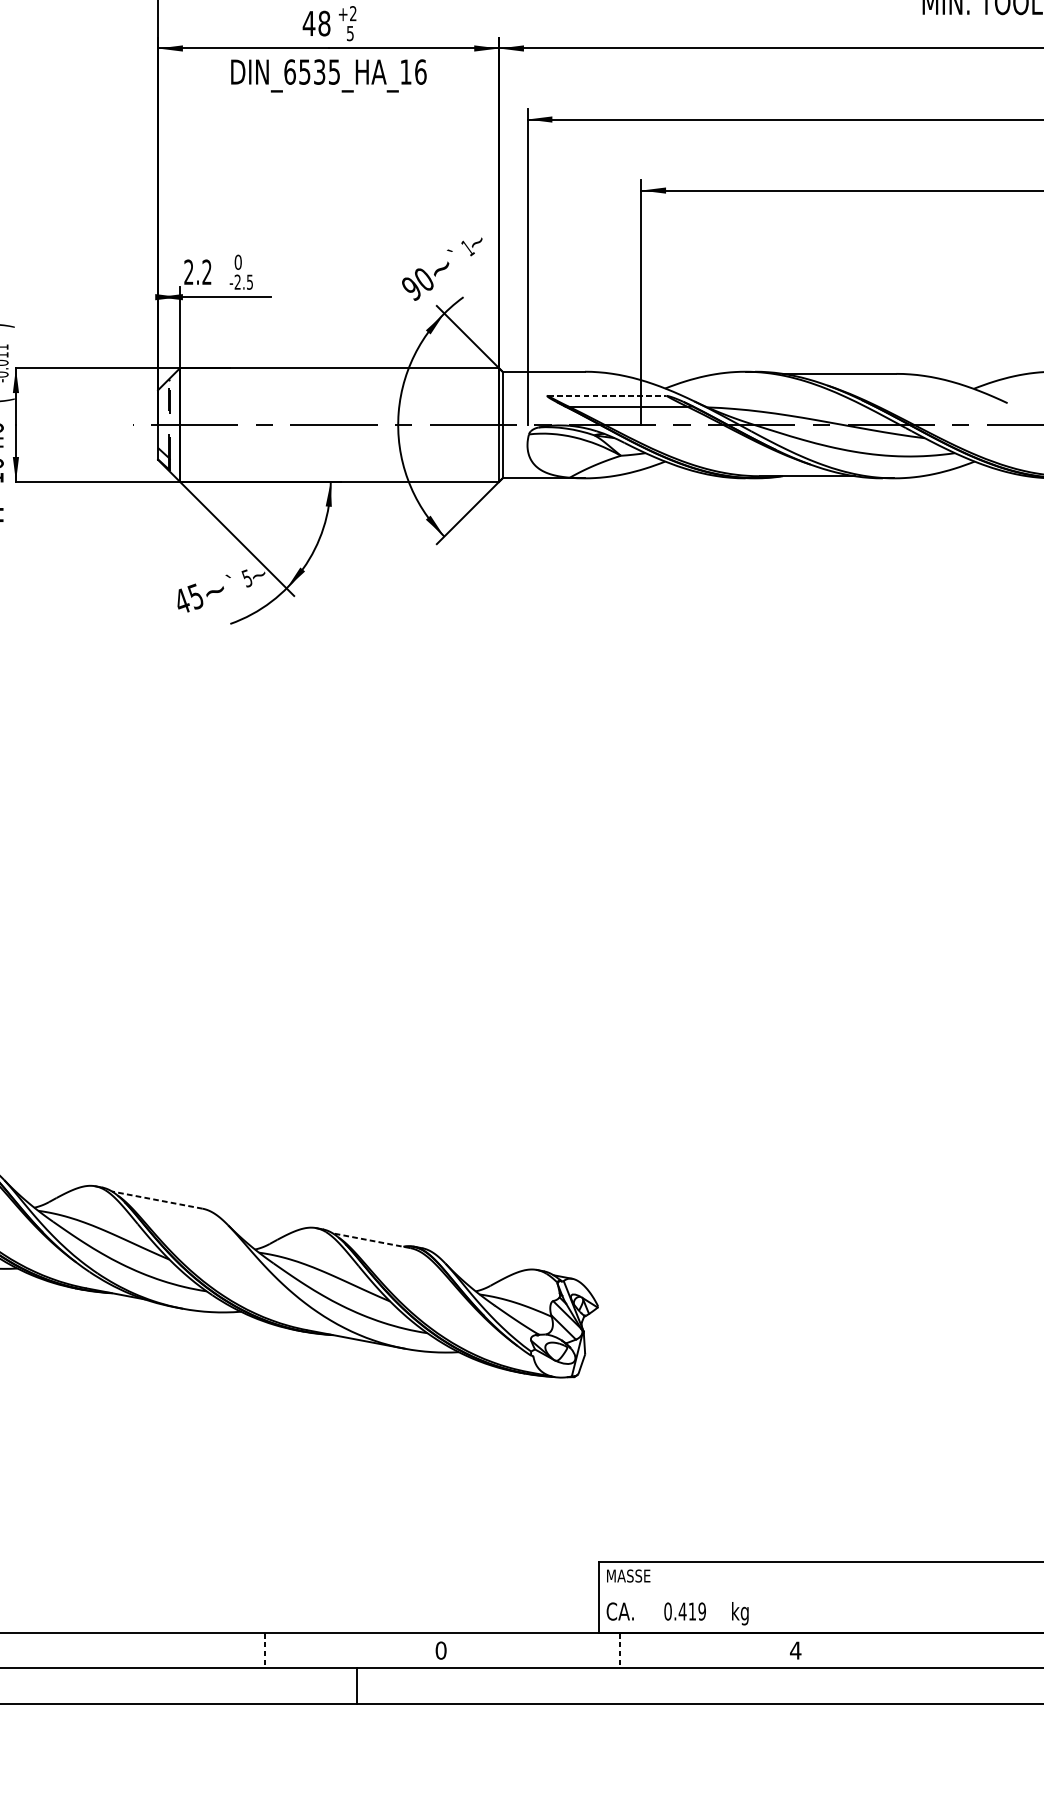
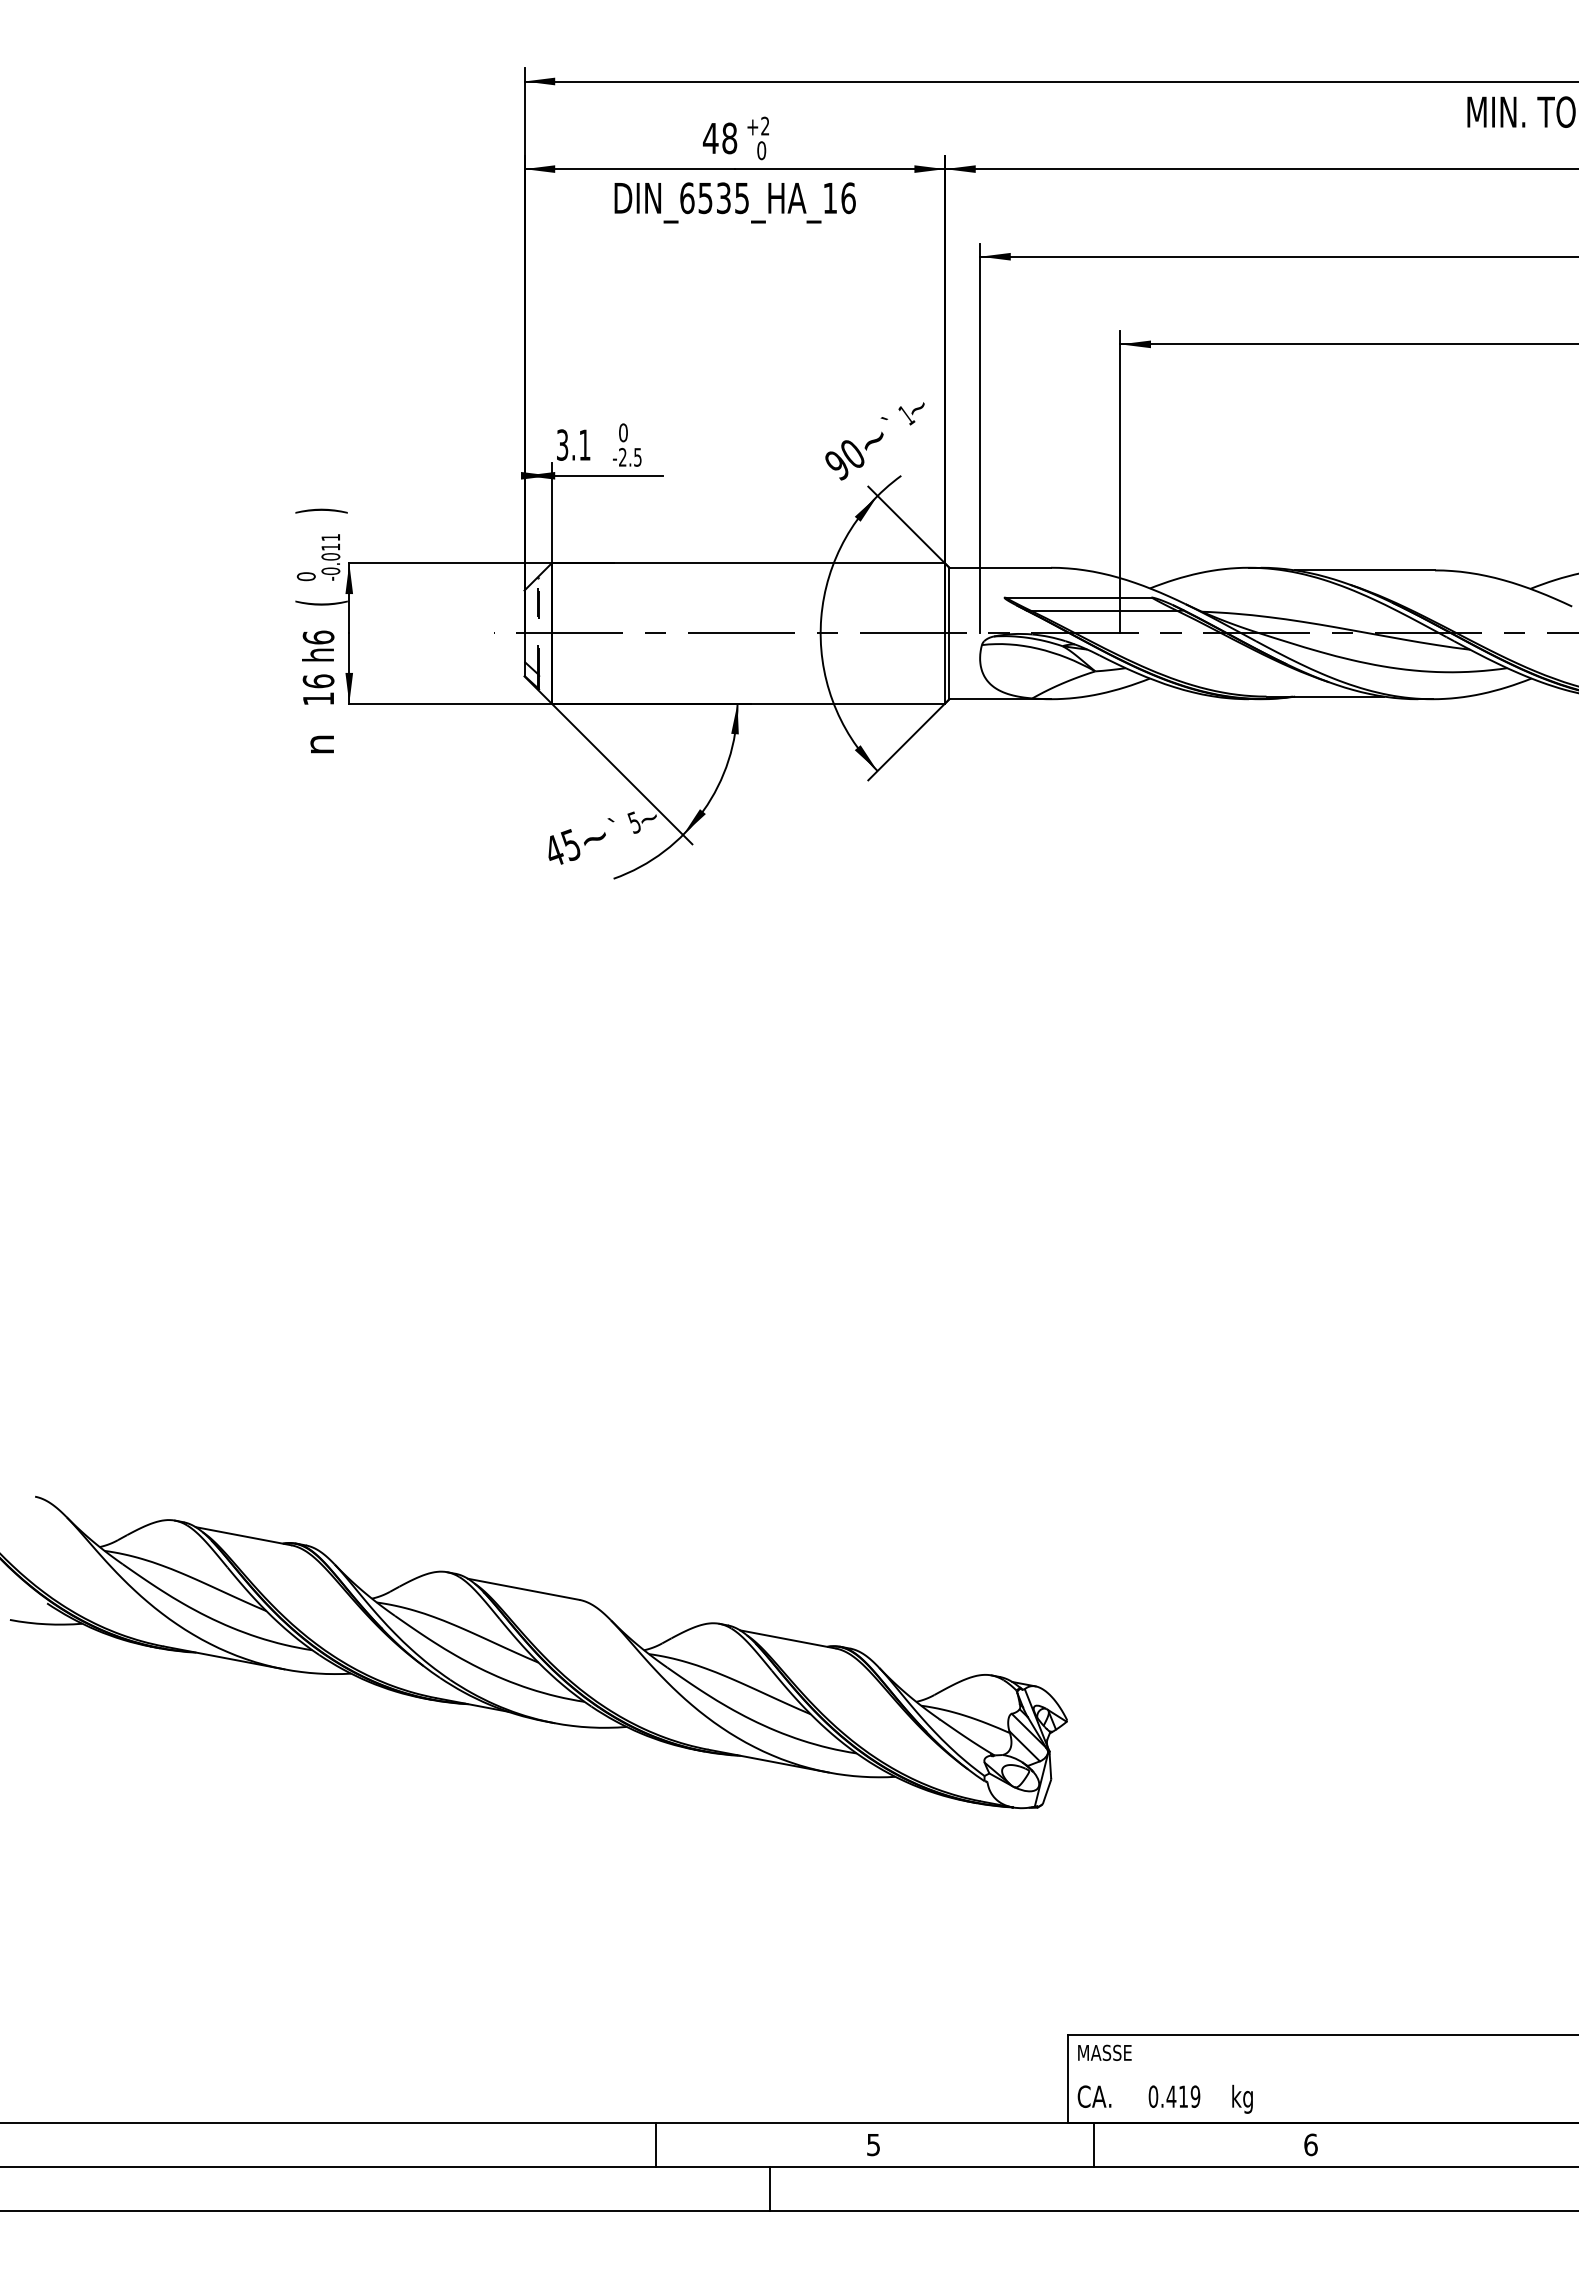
text: (350, 33) -> (761, 150), 5 -> 0
text: (197, 271) -> (573, 444), 2.2 -> 3.1
line: (607, 395) -> (1078, 597), dashed -> solid
line: (157, 1200) -> (523, 1589), dashed -> solid
line: (371, 1240) -> (787, 1639), dashed -> solid
line: (264, 1650) -> (655, 2144), dashed -> solid
text: (441, 1650) -> (873, 2144), 0 -> 5
line: (620, 1650) -> (1094, 2144), dashed -> solid
text: (795, 1650) -> (1310, 2144), 4 -> 6

